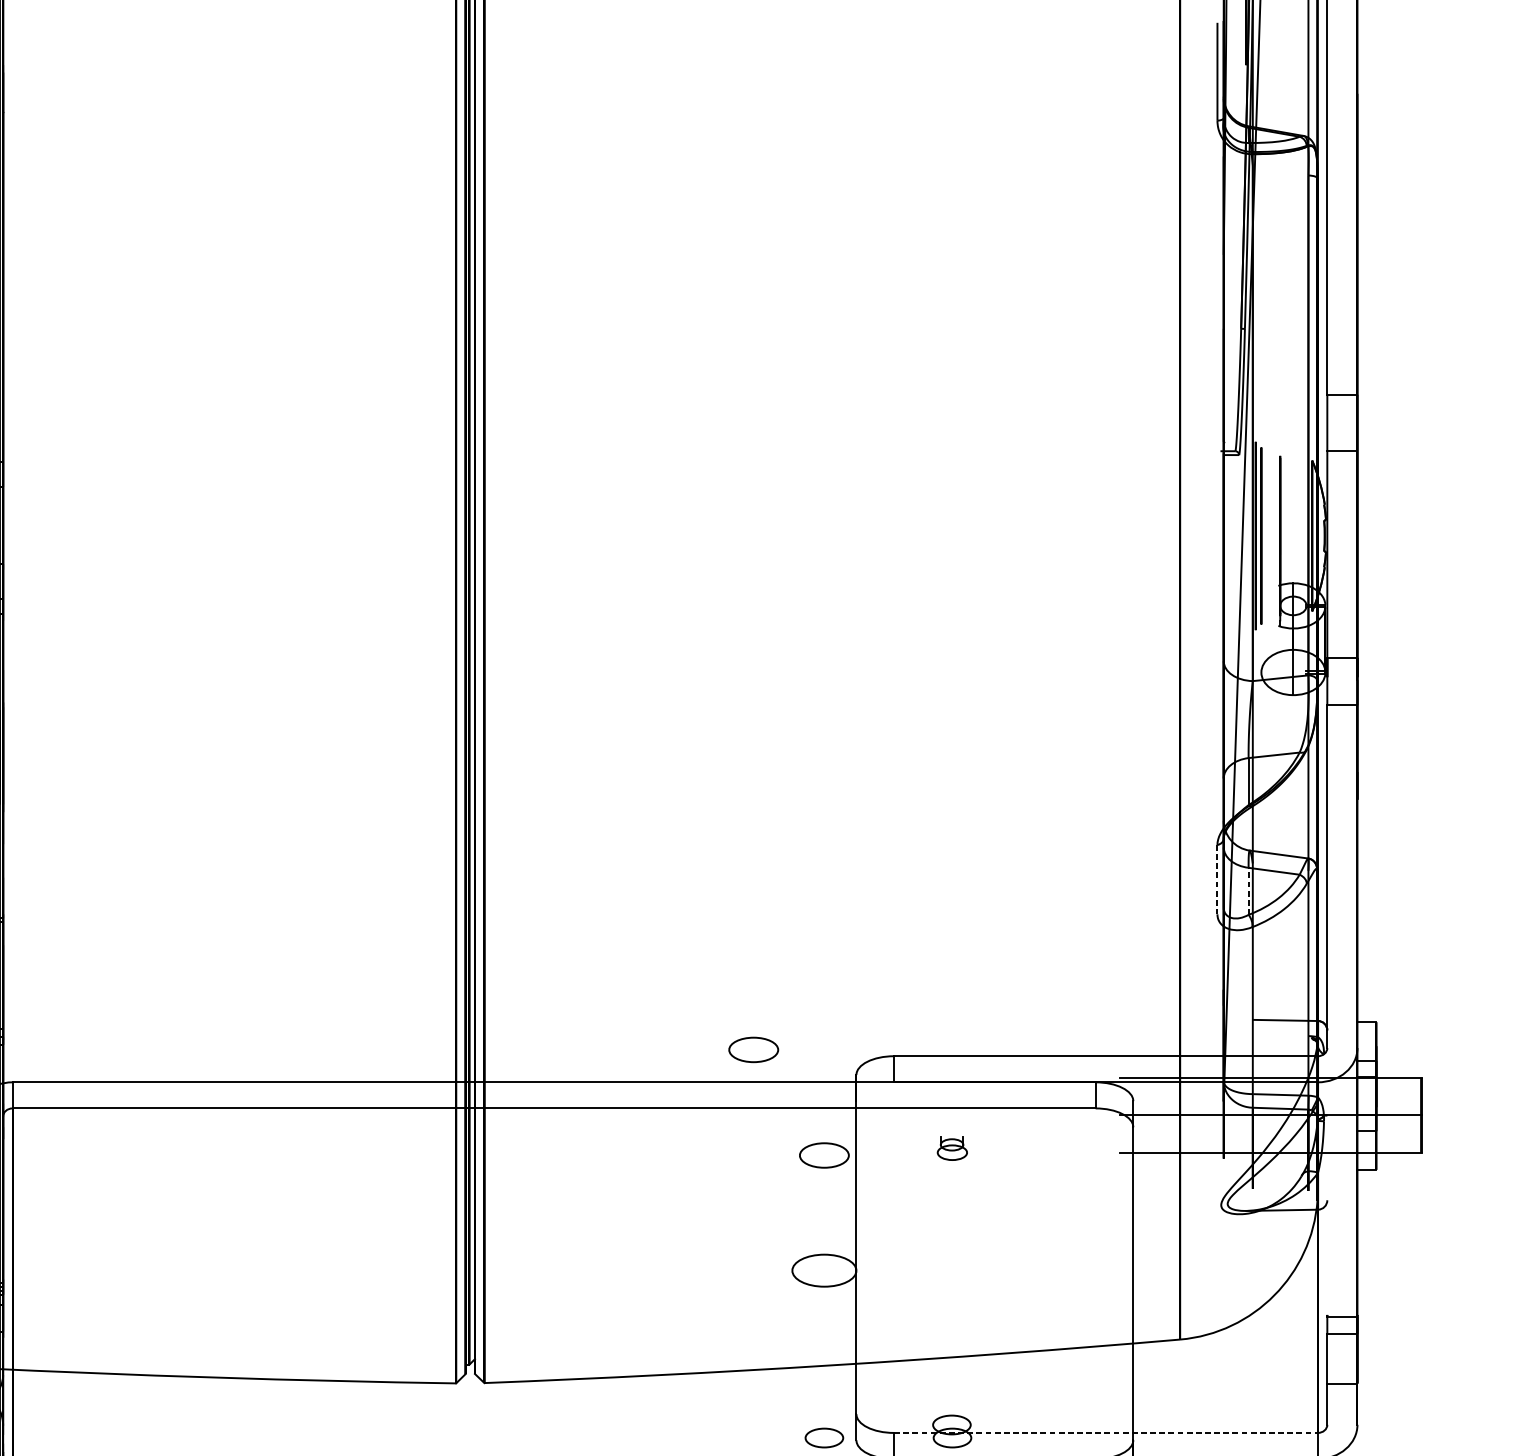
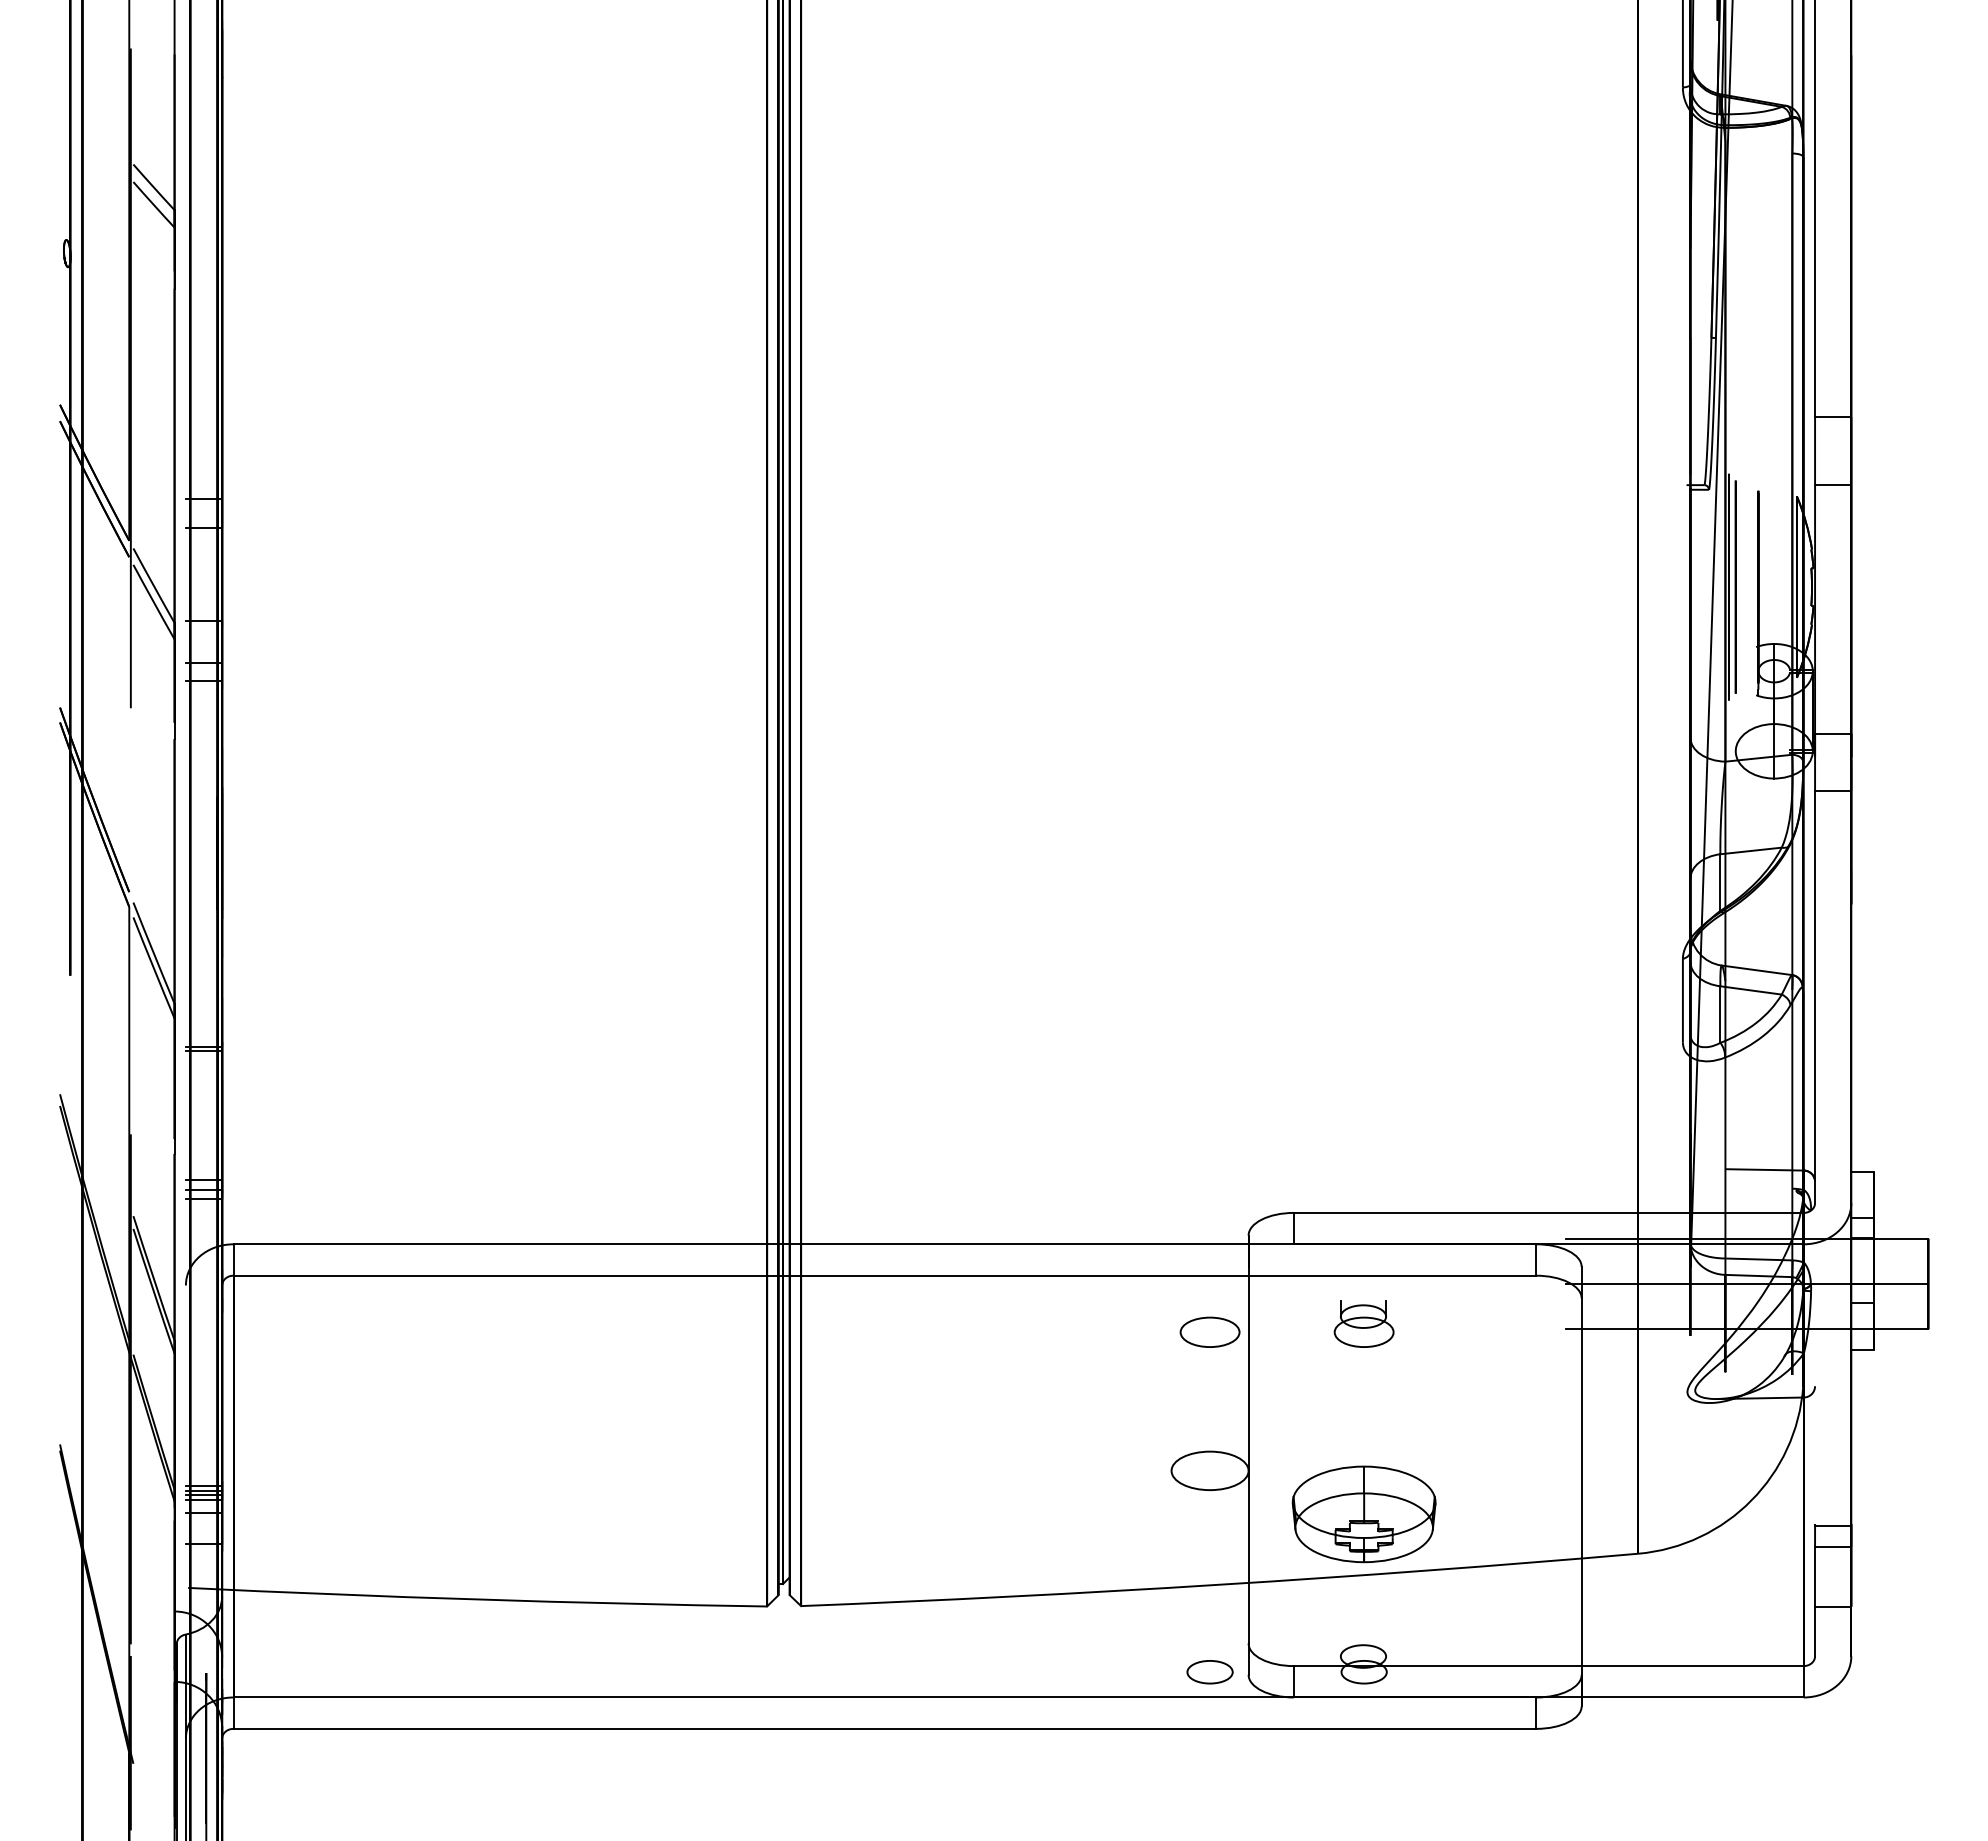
arc: (1217, 880) -> (1682, 1001), dashed -> solid
line: (1248, 891) -> (1720, 1014), dashed -> solid
circle: (753, 1049) -> (1124, 1204), removed
part: (951, 1148) -> (1363, 1323), size x1.67
part: (951, 1306) -> (1363, 1514), added
line: (1105, 1433) -> (1548, 1666), dashed -> solid

